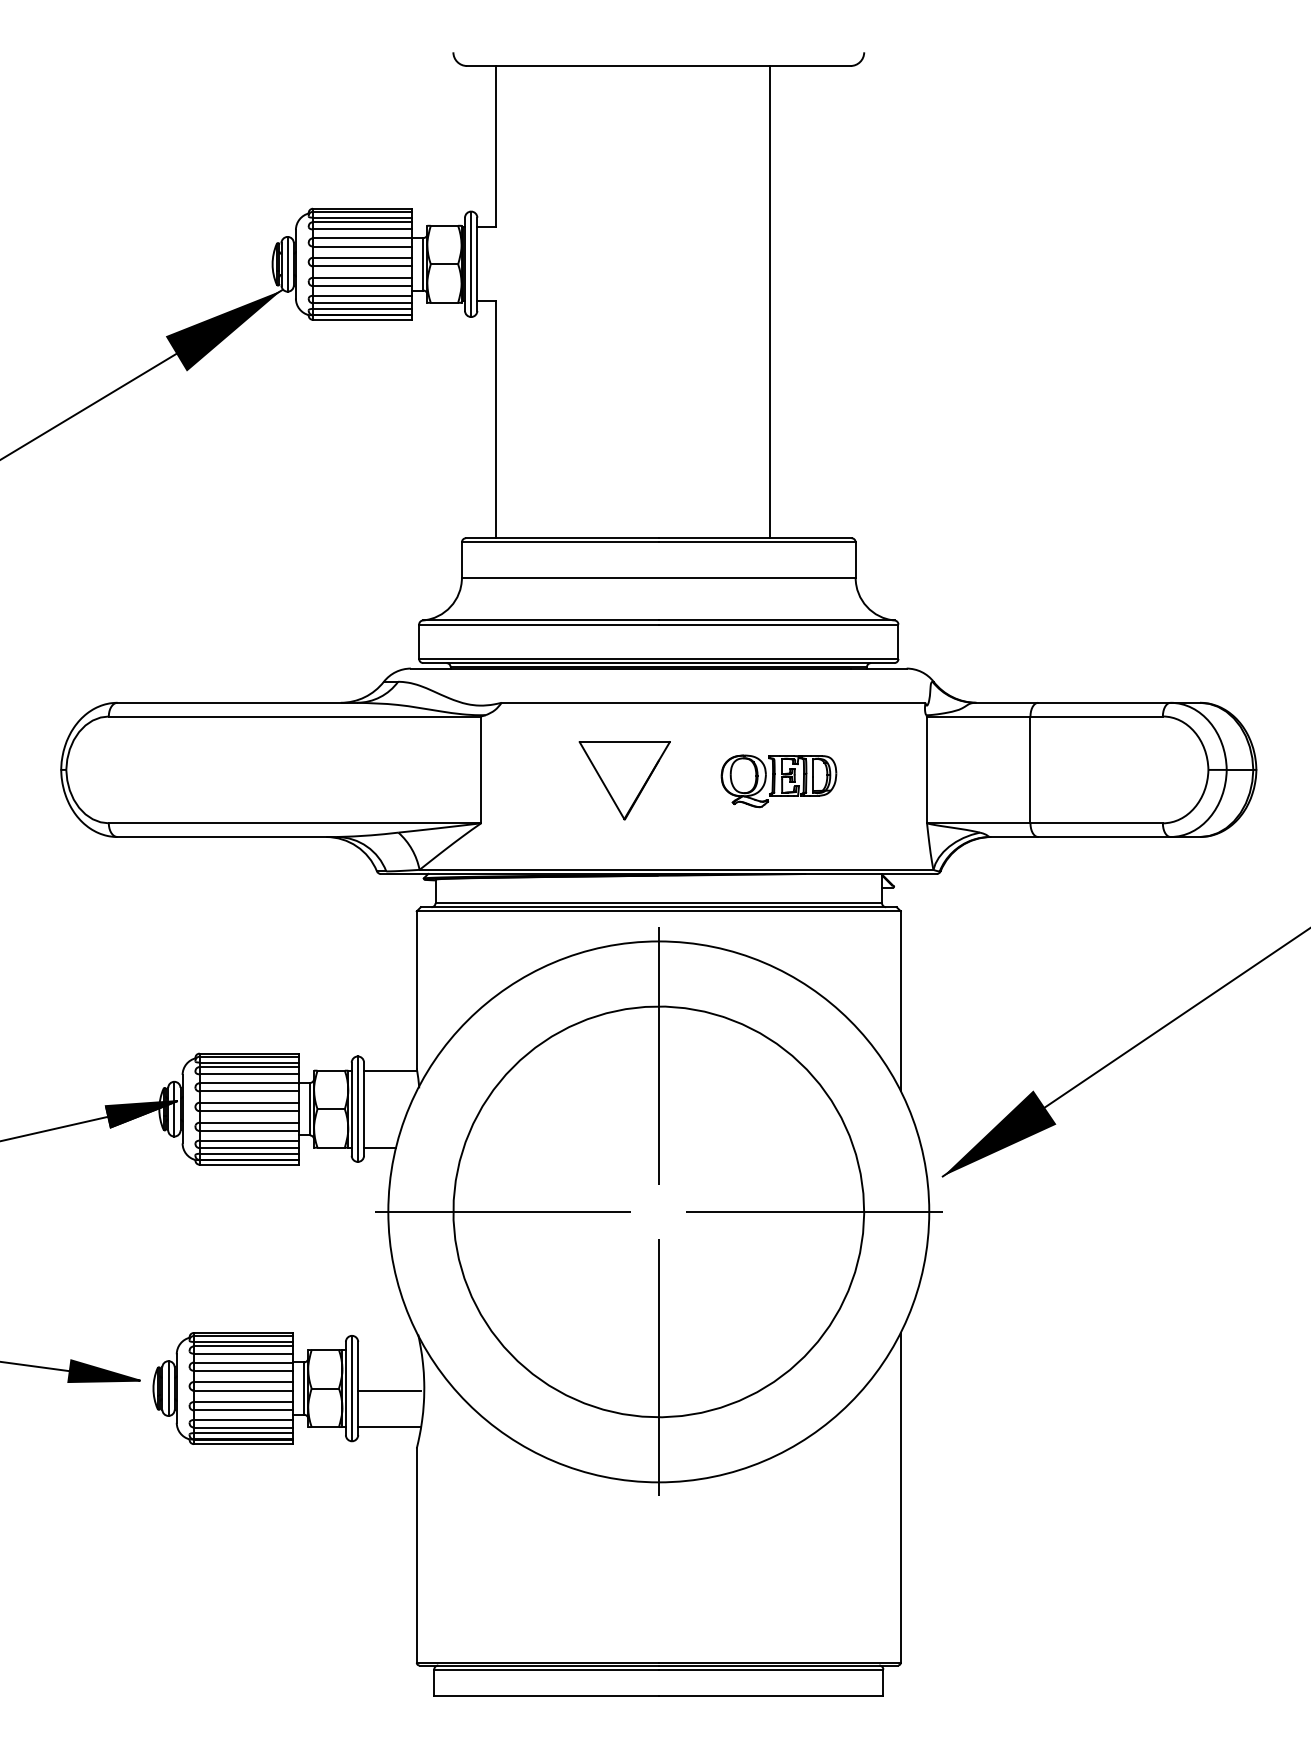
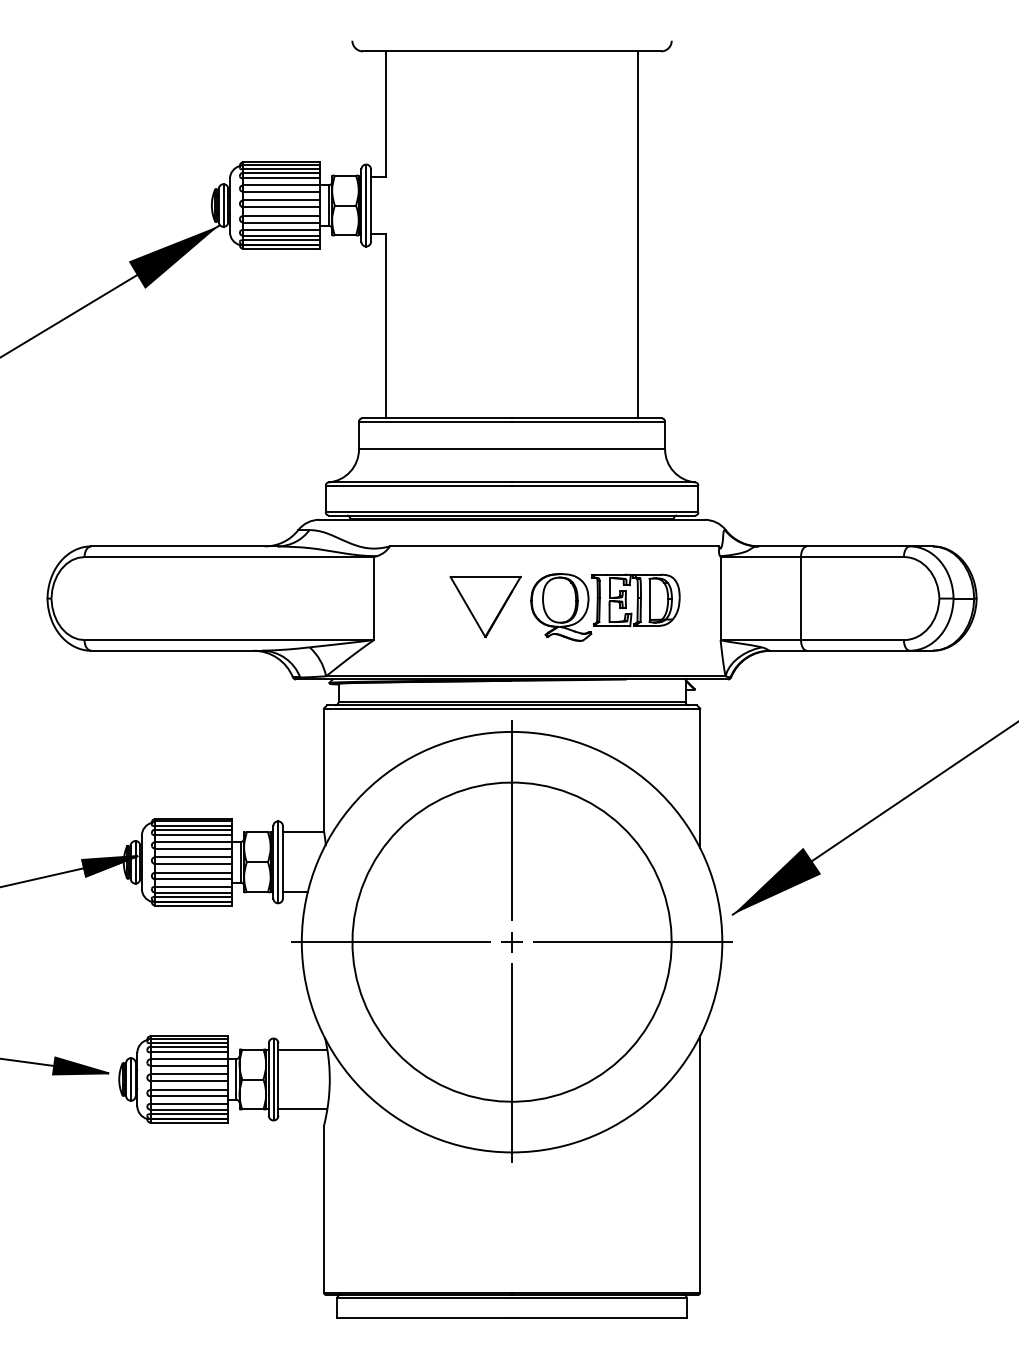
line: (769, 301) -> (638, 234), moved
part: (778, 781) -> (605, 607), size x1.67
part: (658, 1212) -> (511, 942), added
line: (389, 1391) -> (302, 1049), moved

